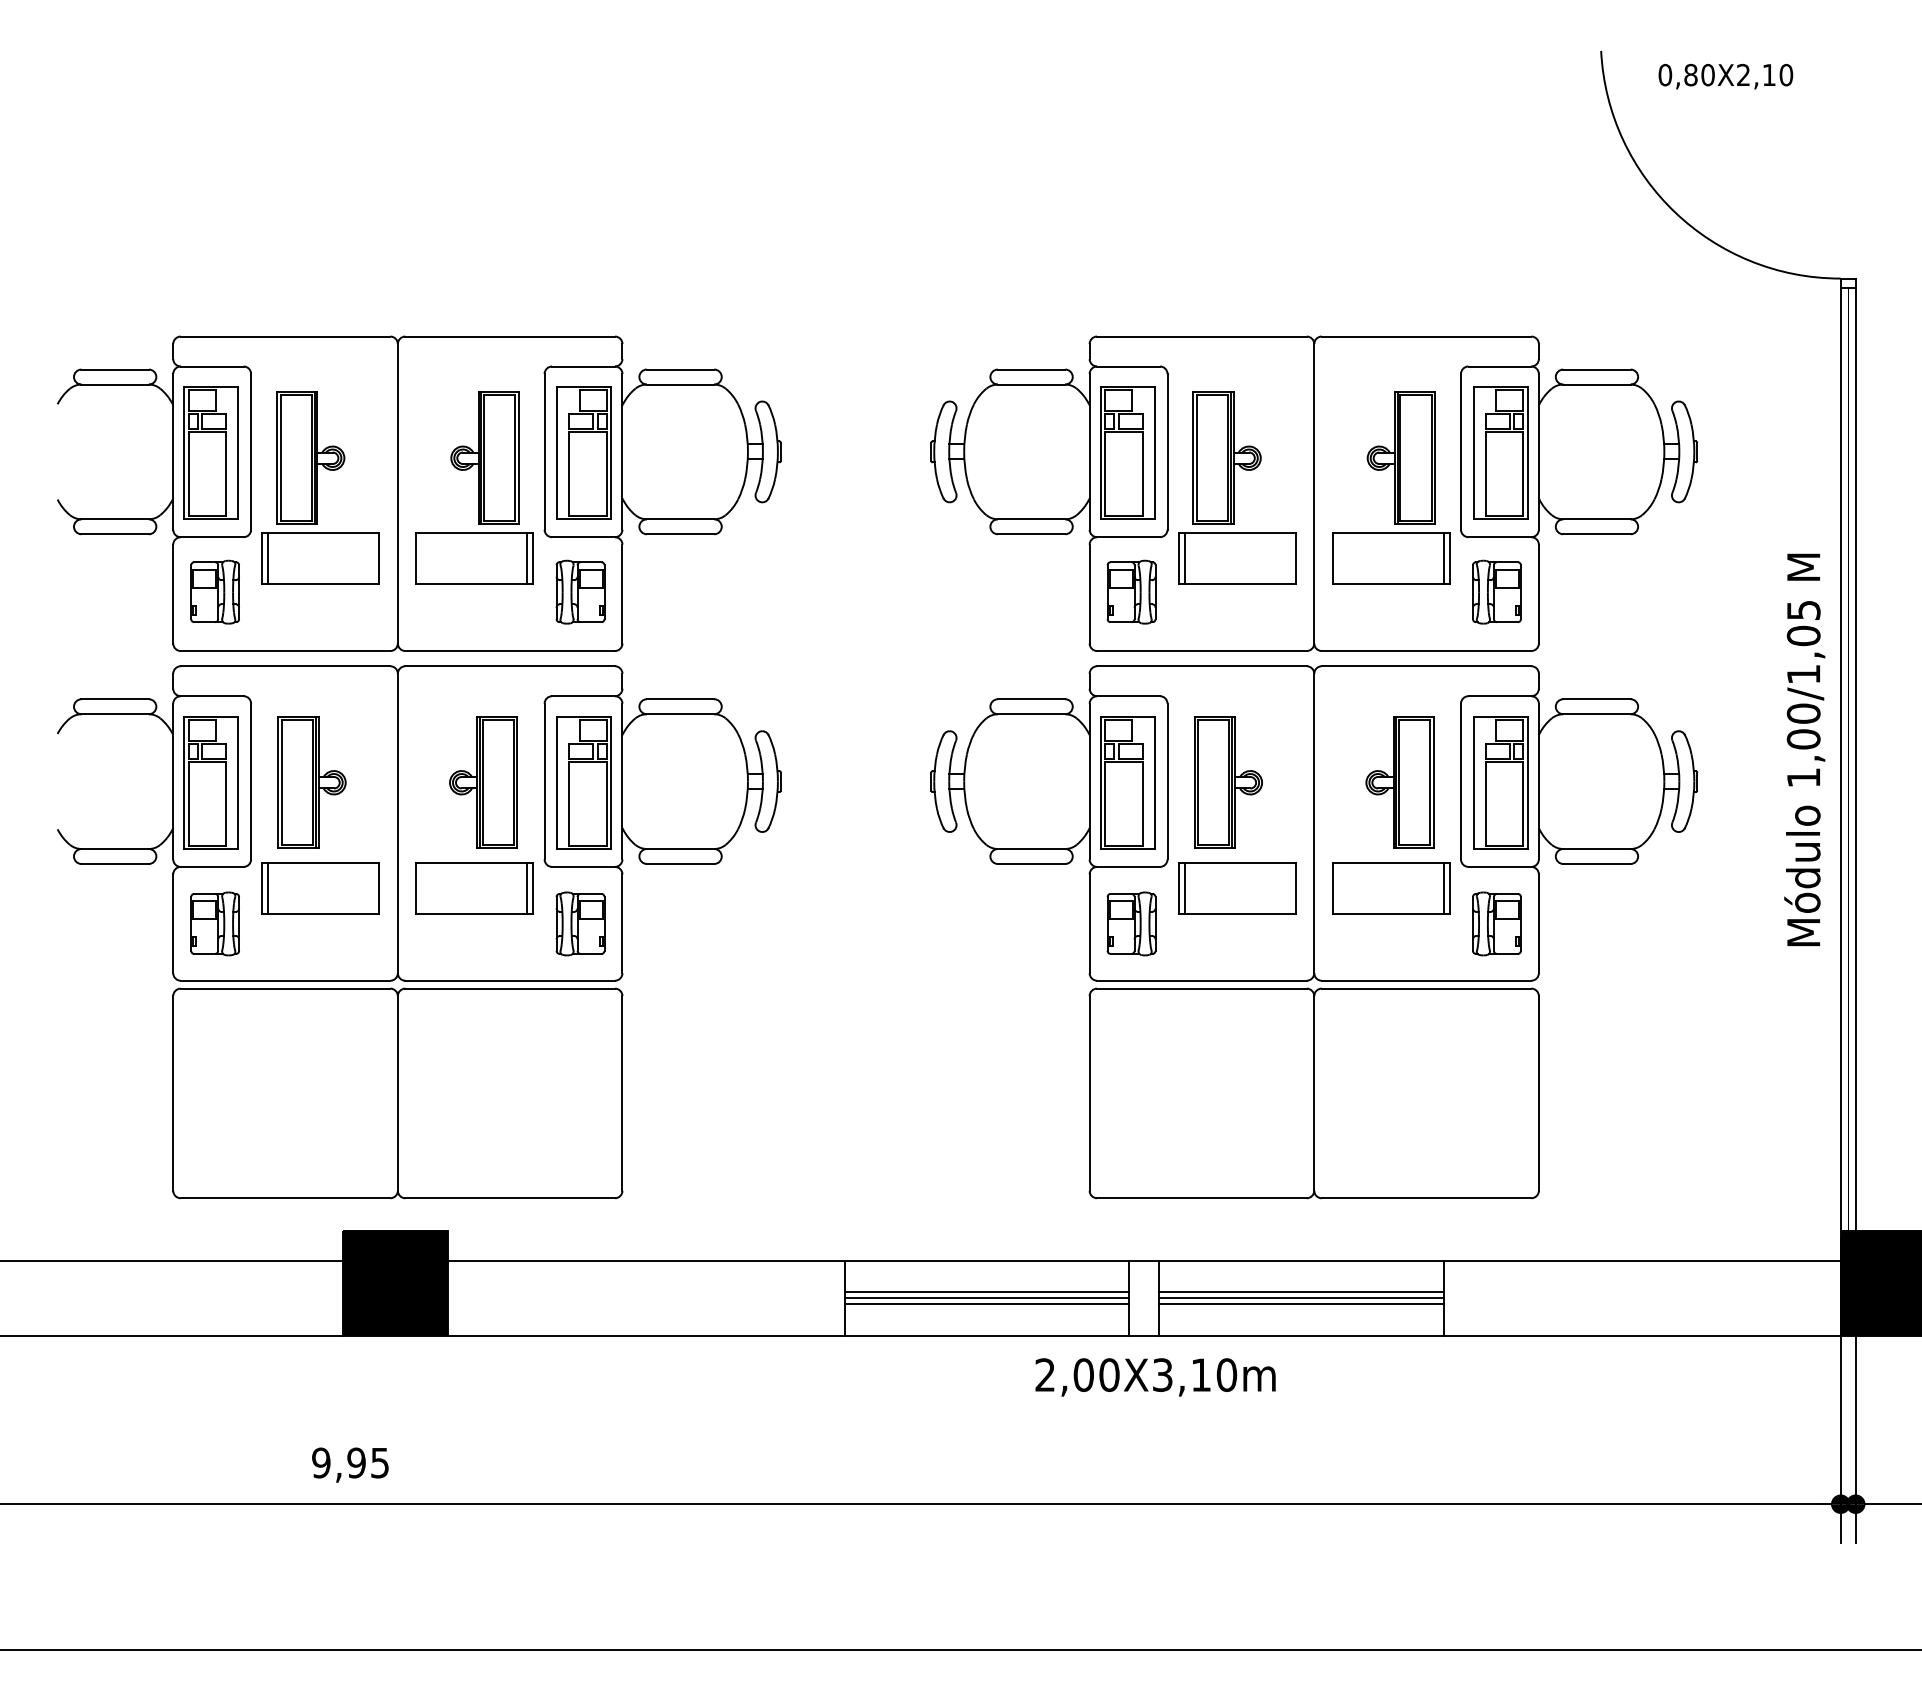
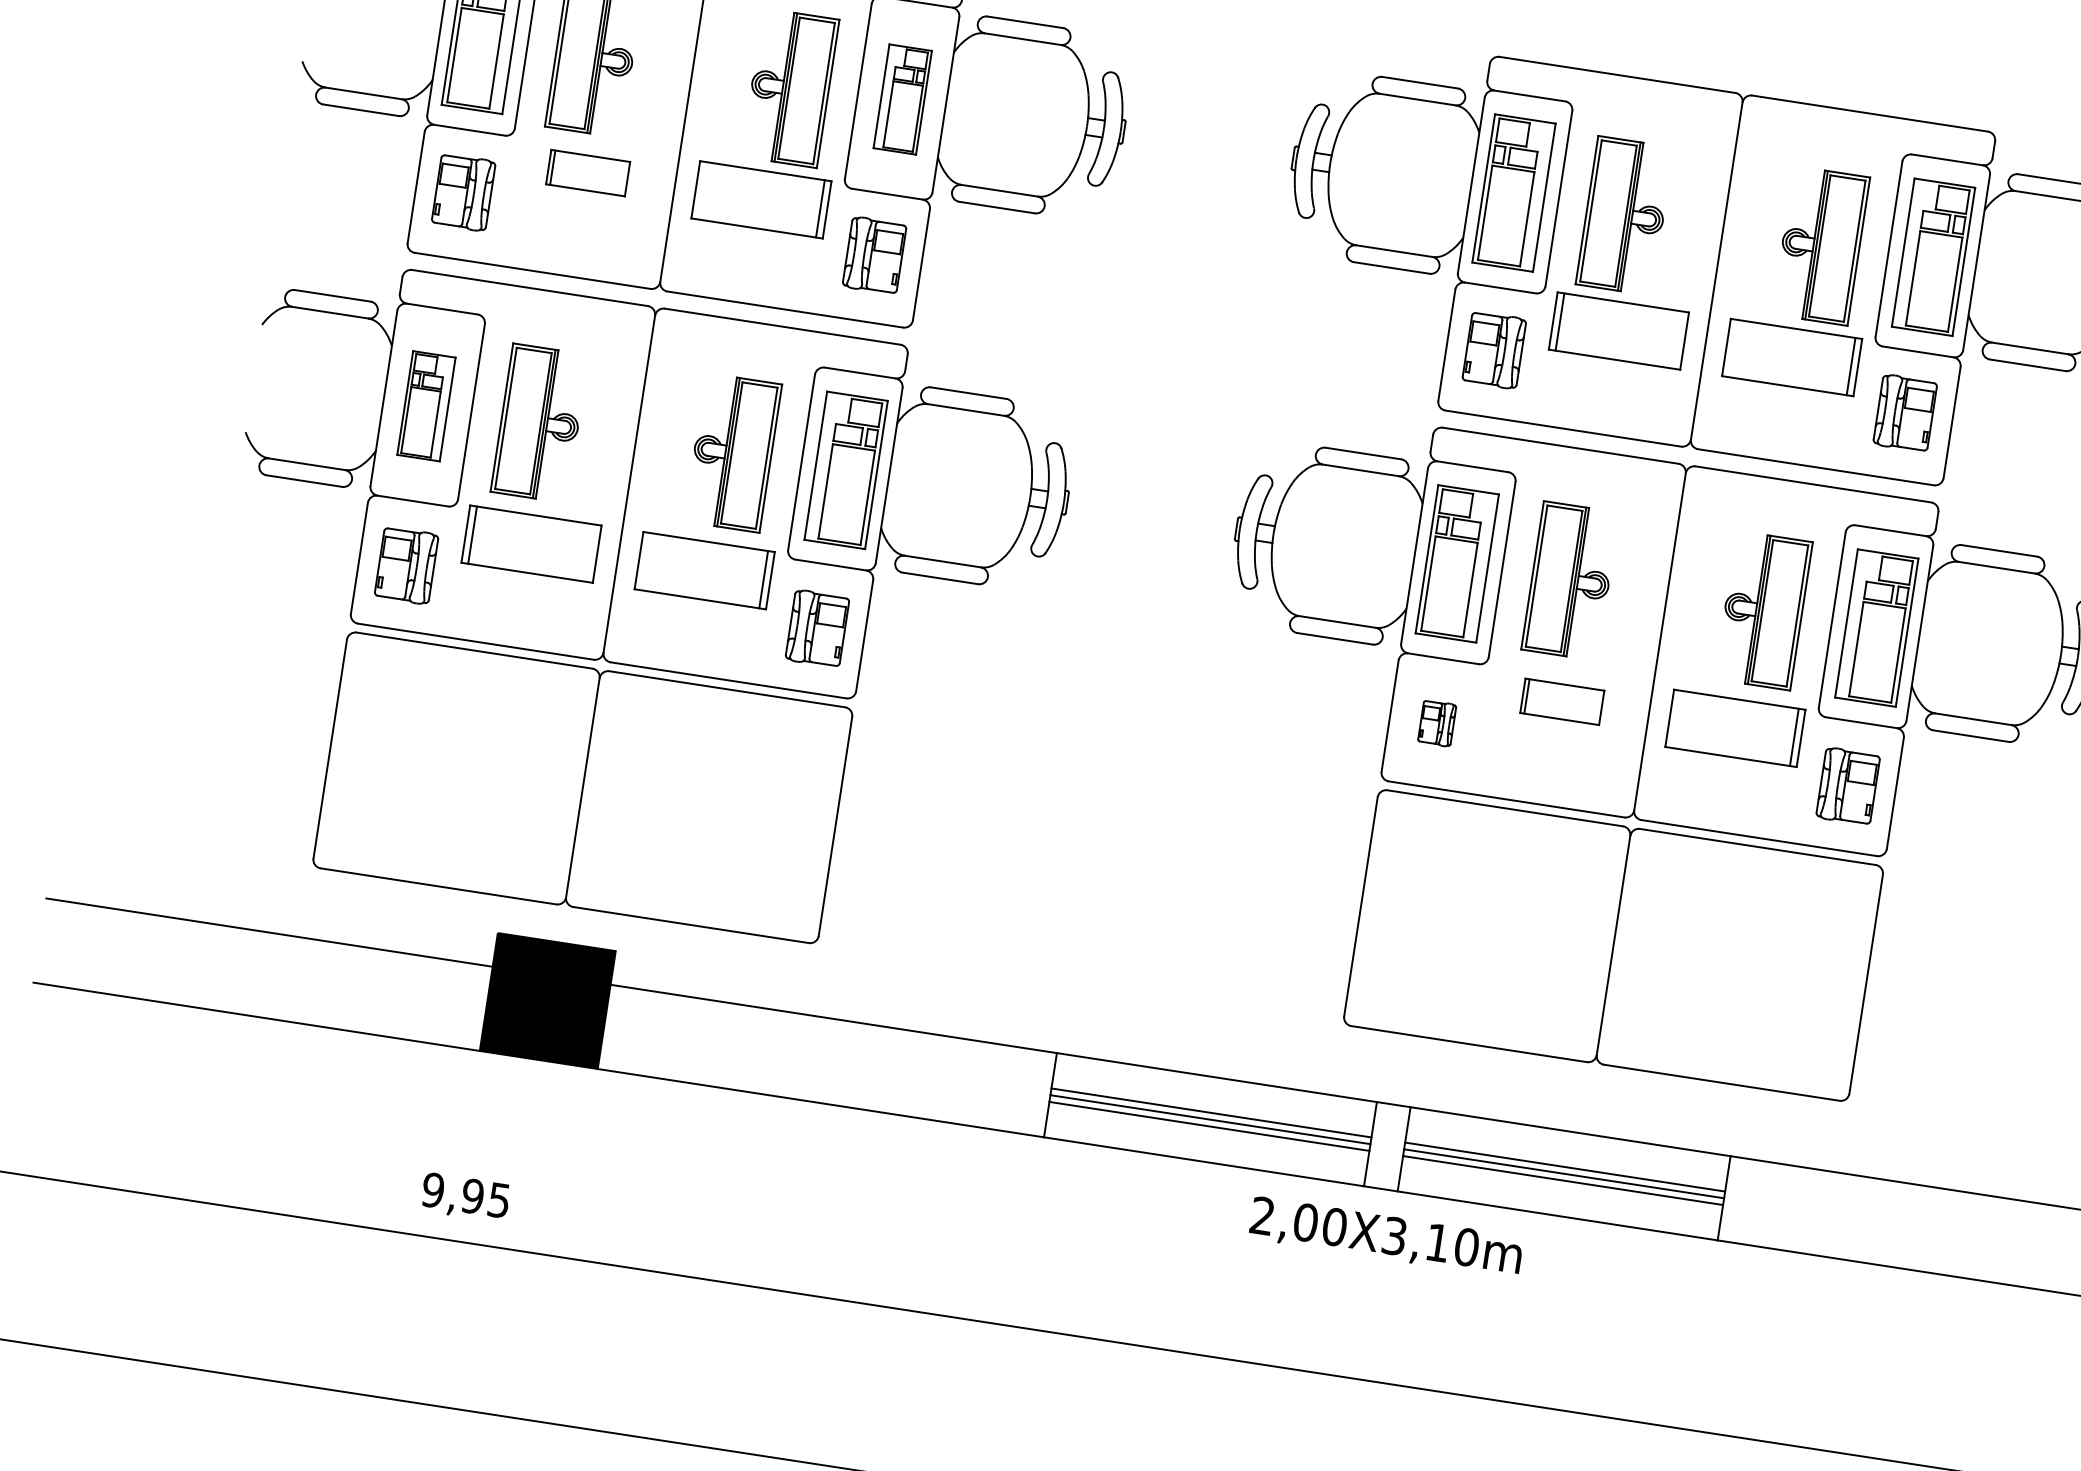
part: (583, 452) -> (901, 98), size x0.7
part: (320, 558) -> (587, 172), size x0.6
part: (210, 782) -> (425, 405), size x0.7
part: (1237, 888) -> (1562, 701), size x0.6
part: (1131, 923) -> (1437, 722), size x0.6

